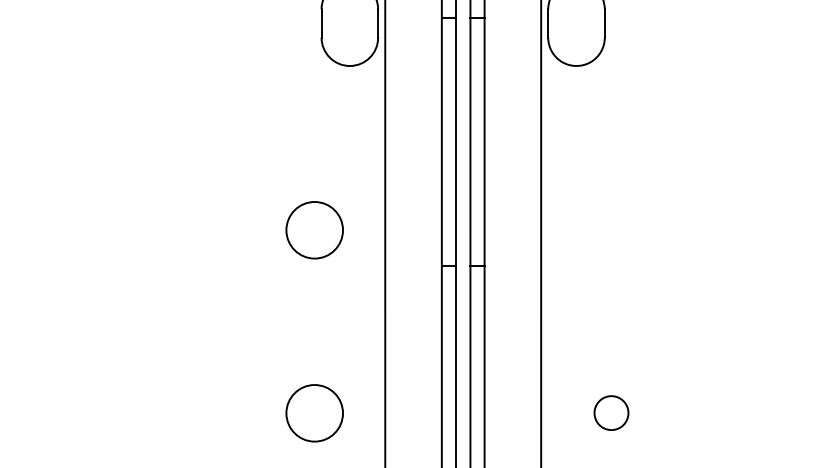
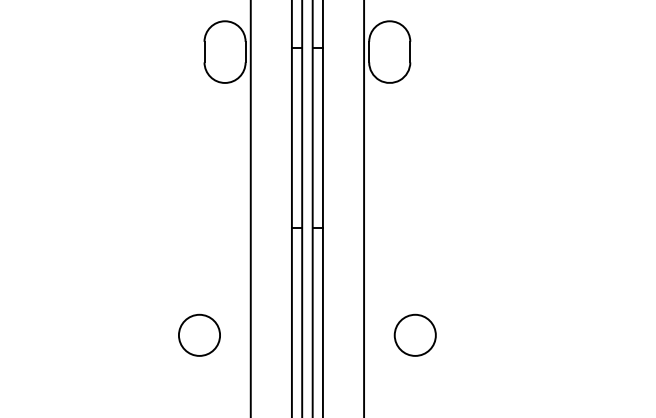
circle: (314, 229) -> (199, 201), removed
circle: (610, 412) -> (414, 334), size x1.67

